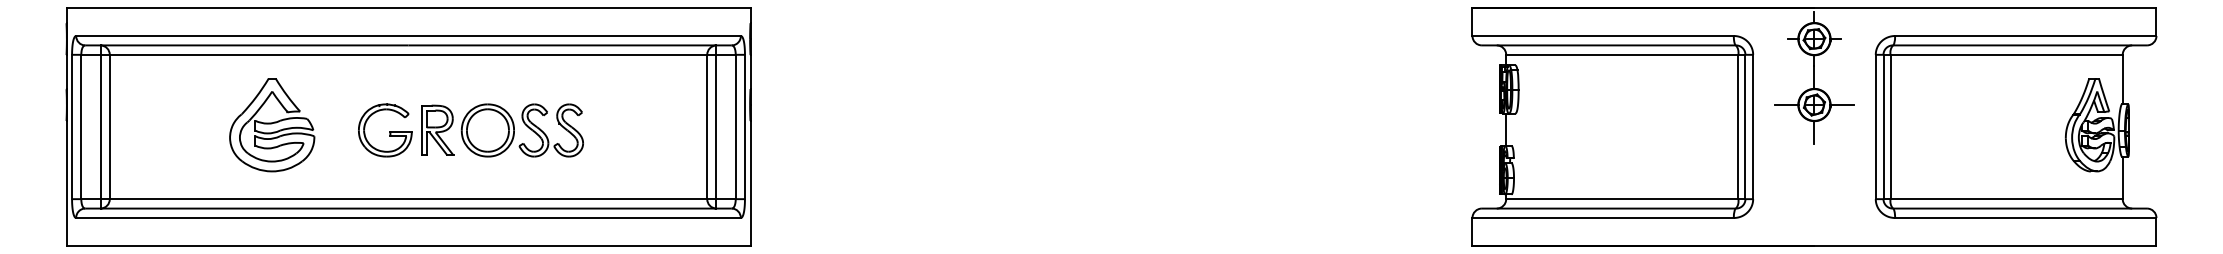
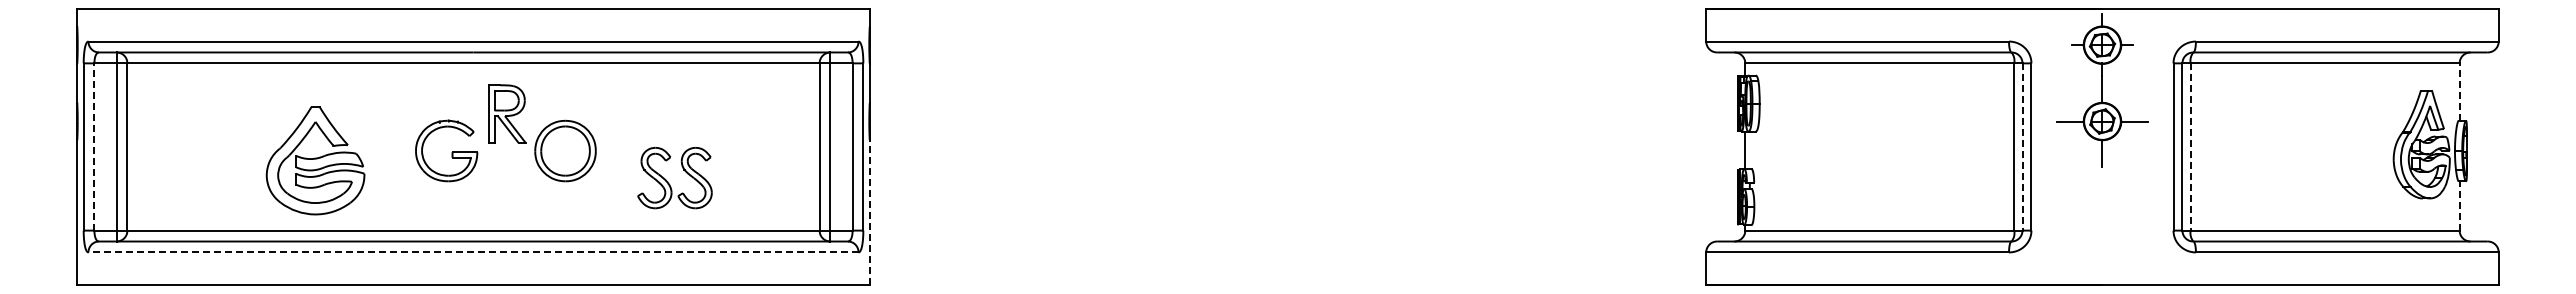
line: (2122, 79) -> (2459, 92), solid -> dashed
part: (272, 124) -> (315, 160), moved
line: (81, 126) -> (94, 146), solid -> dashed
line: (1745, 126) -> (2022, 146), solid -> dashed
line: (1890, 126) -> (2190, 146), solid -> dashed
part: (437, 130) -> (507, 113), moved
part: (544, 132) -> (667, 180), moved
line: (2122, 177) -> (2459, 205), solid -> dashed
line: (750, 183) -> (869, 212), solid -> dashed
line: (408, 218) -> (473, 252), solid -> dashed

